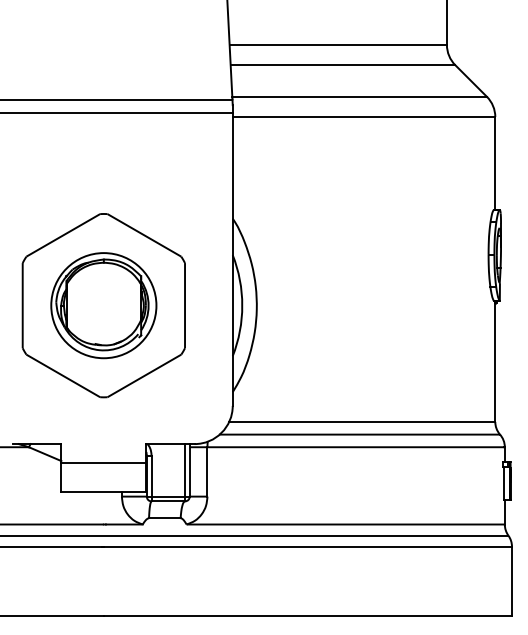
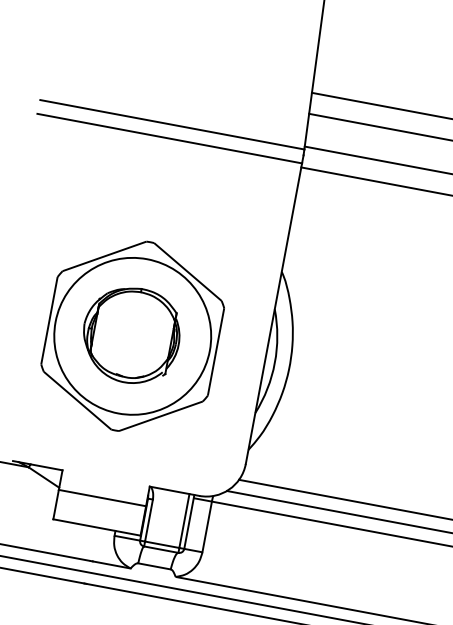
circle: (103, 305) -> (132, 336), size x1.43

